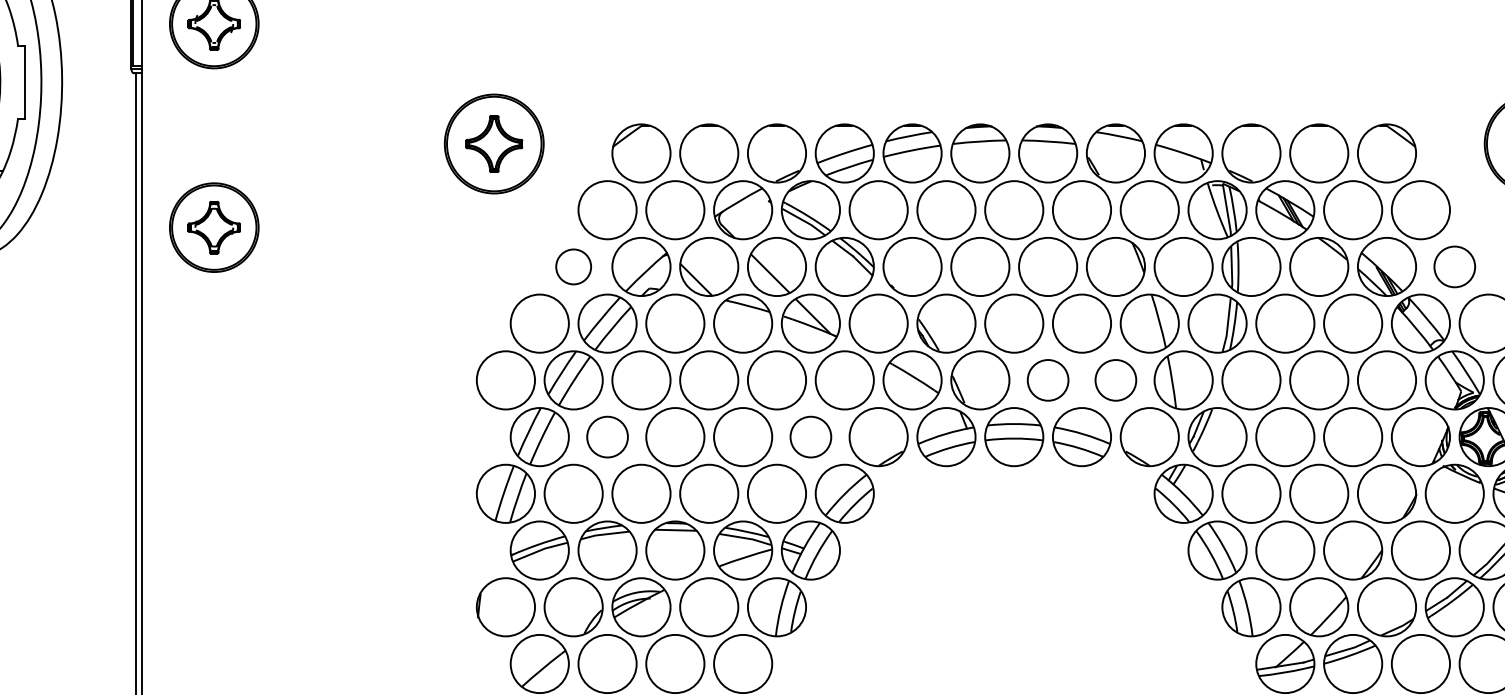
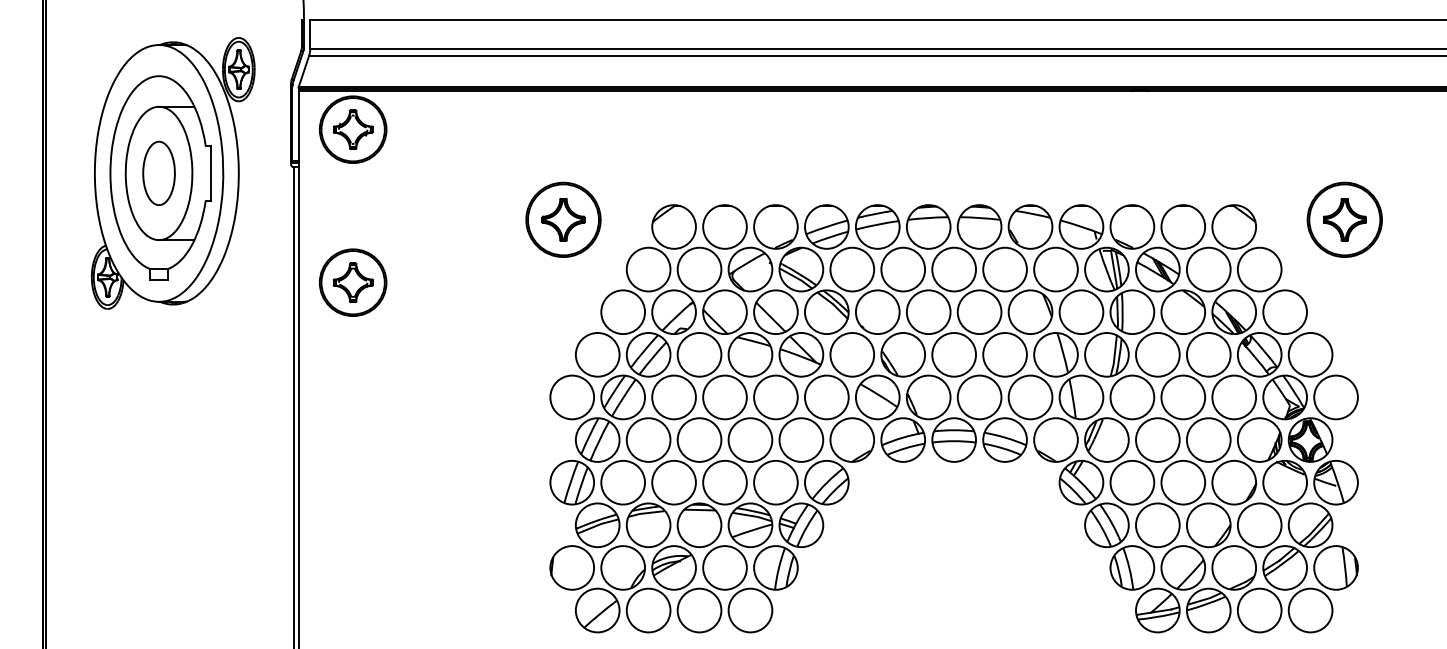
circle: (574, 267) -> (623, 312), size x1.67
circle: (1455, 267) -> (1285, 312), size x1.43
circle: (1047, 380) -> (979, 397), size x1.43
circle: (1115, 380) -> (1030, 397), size x1.43
circle: (607, 436) -> (648, 439), size x1.43
circle: (811, 436) -> (801, 439), size x1.43

